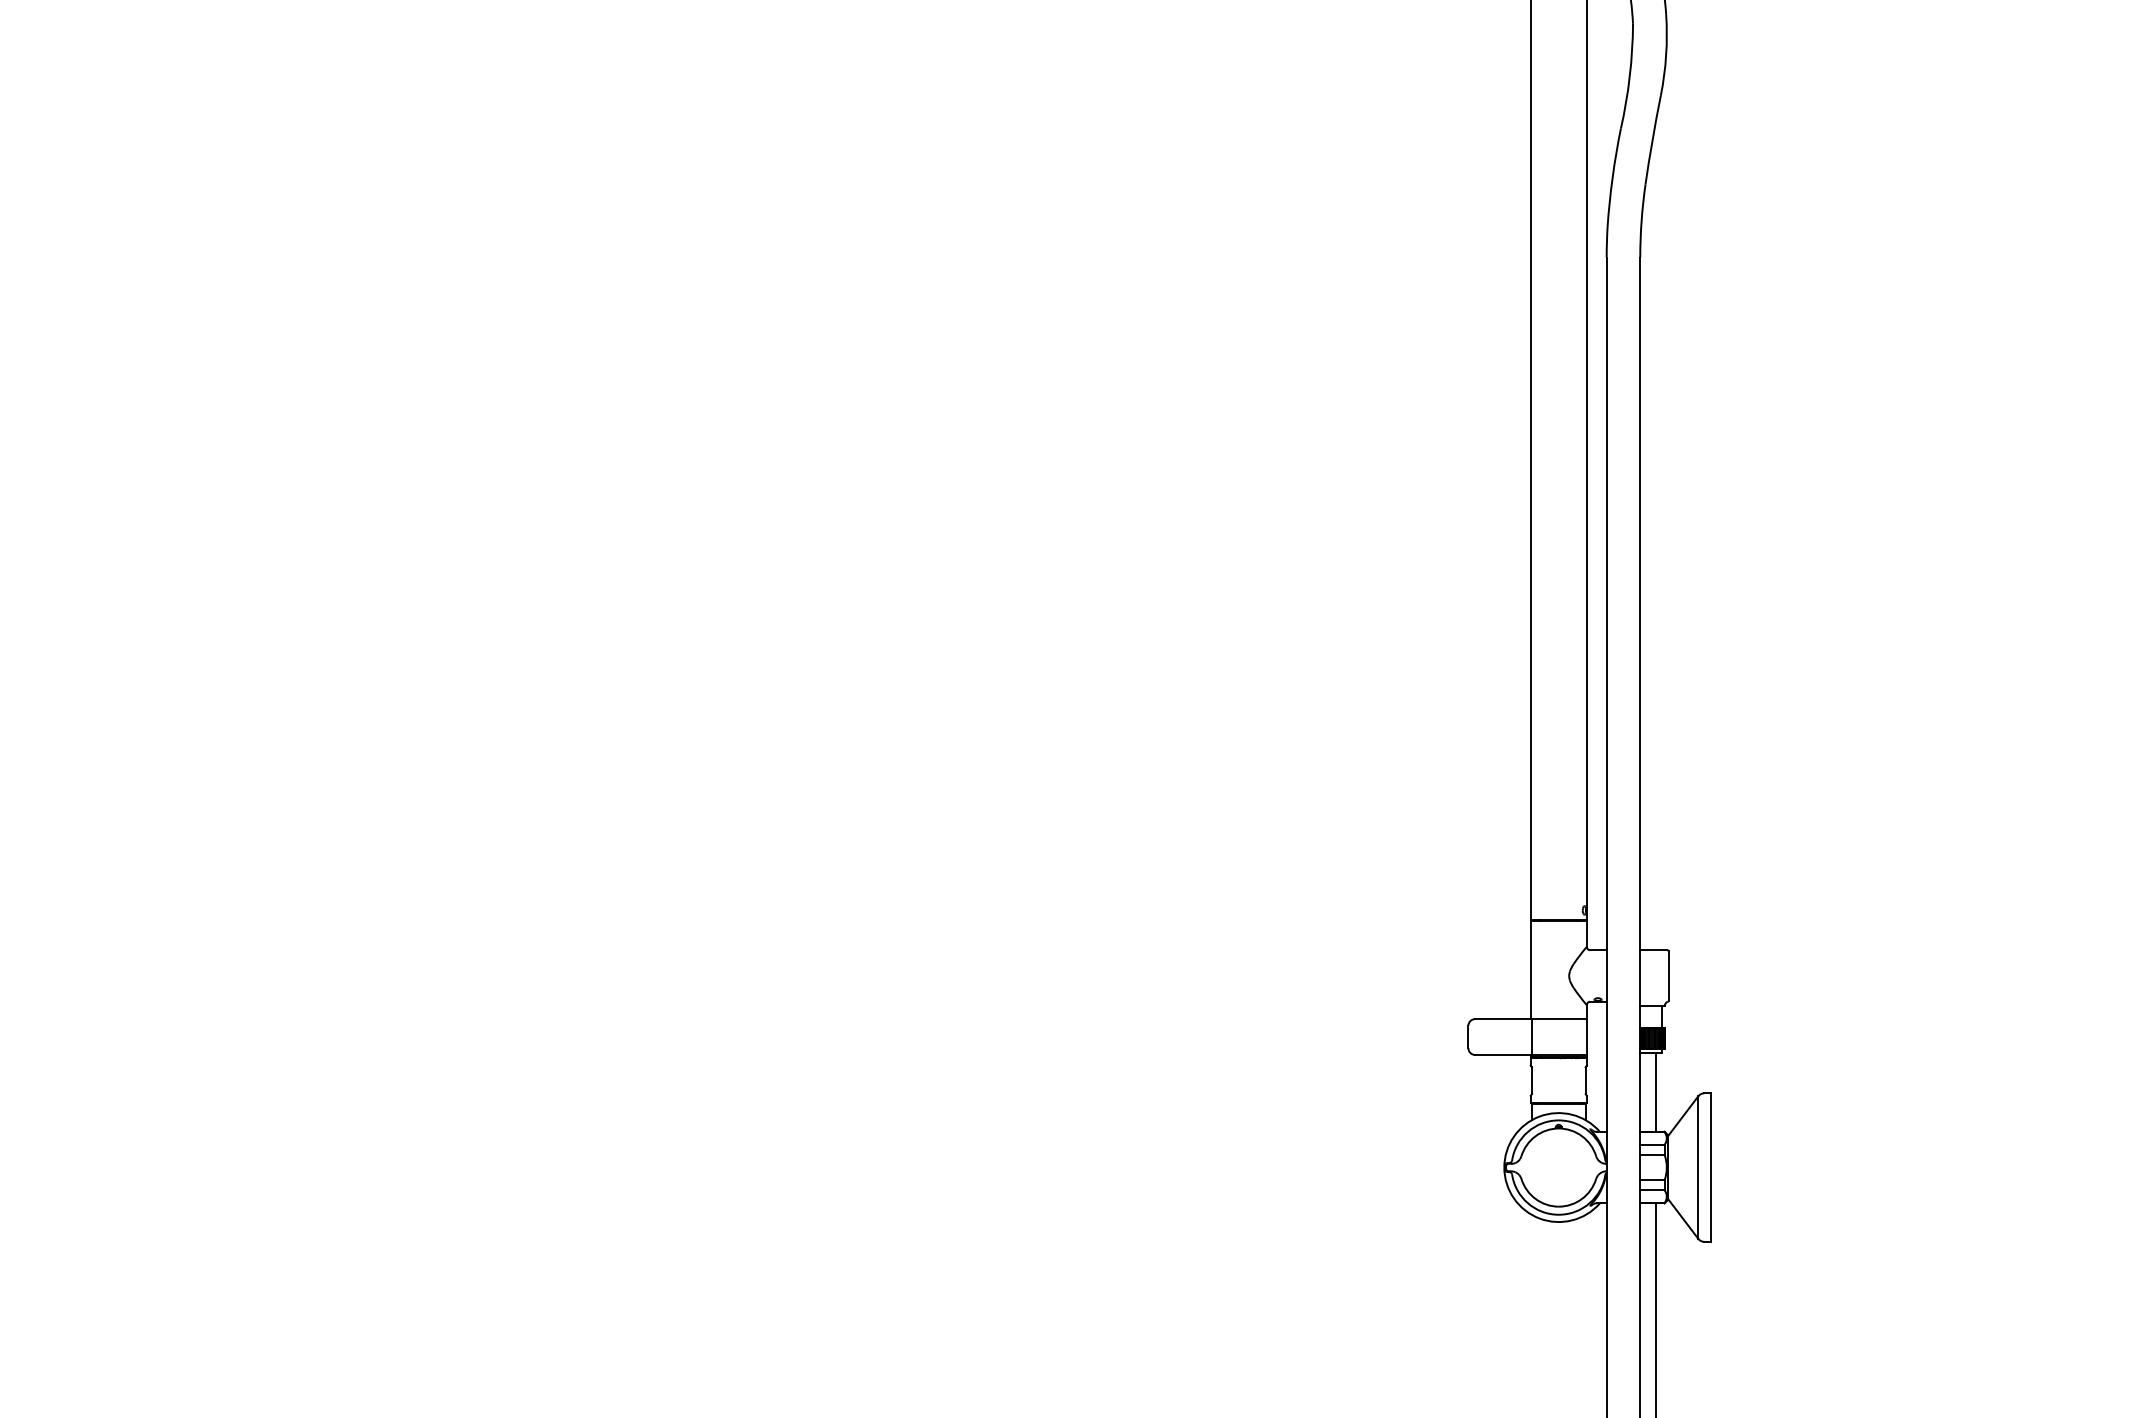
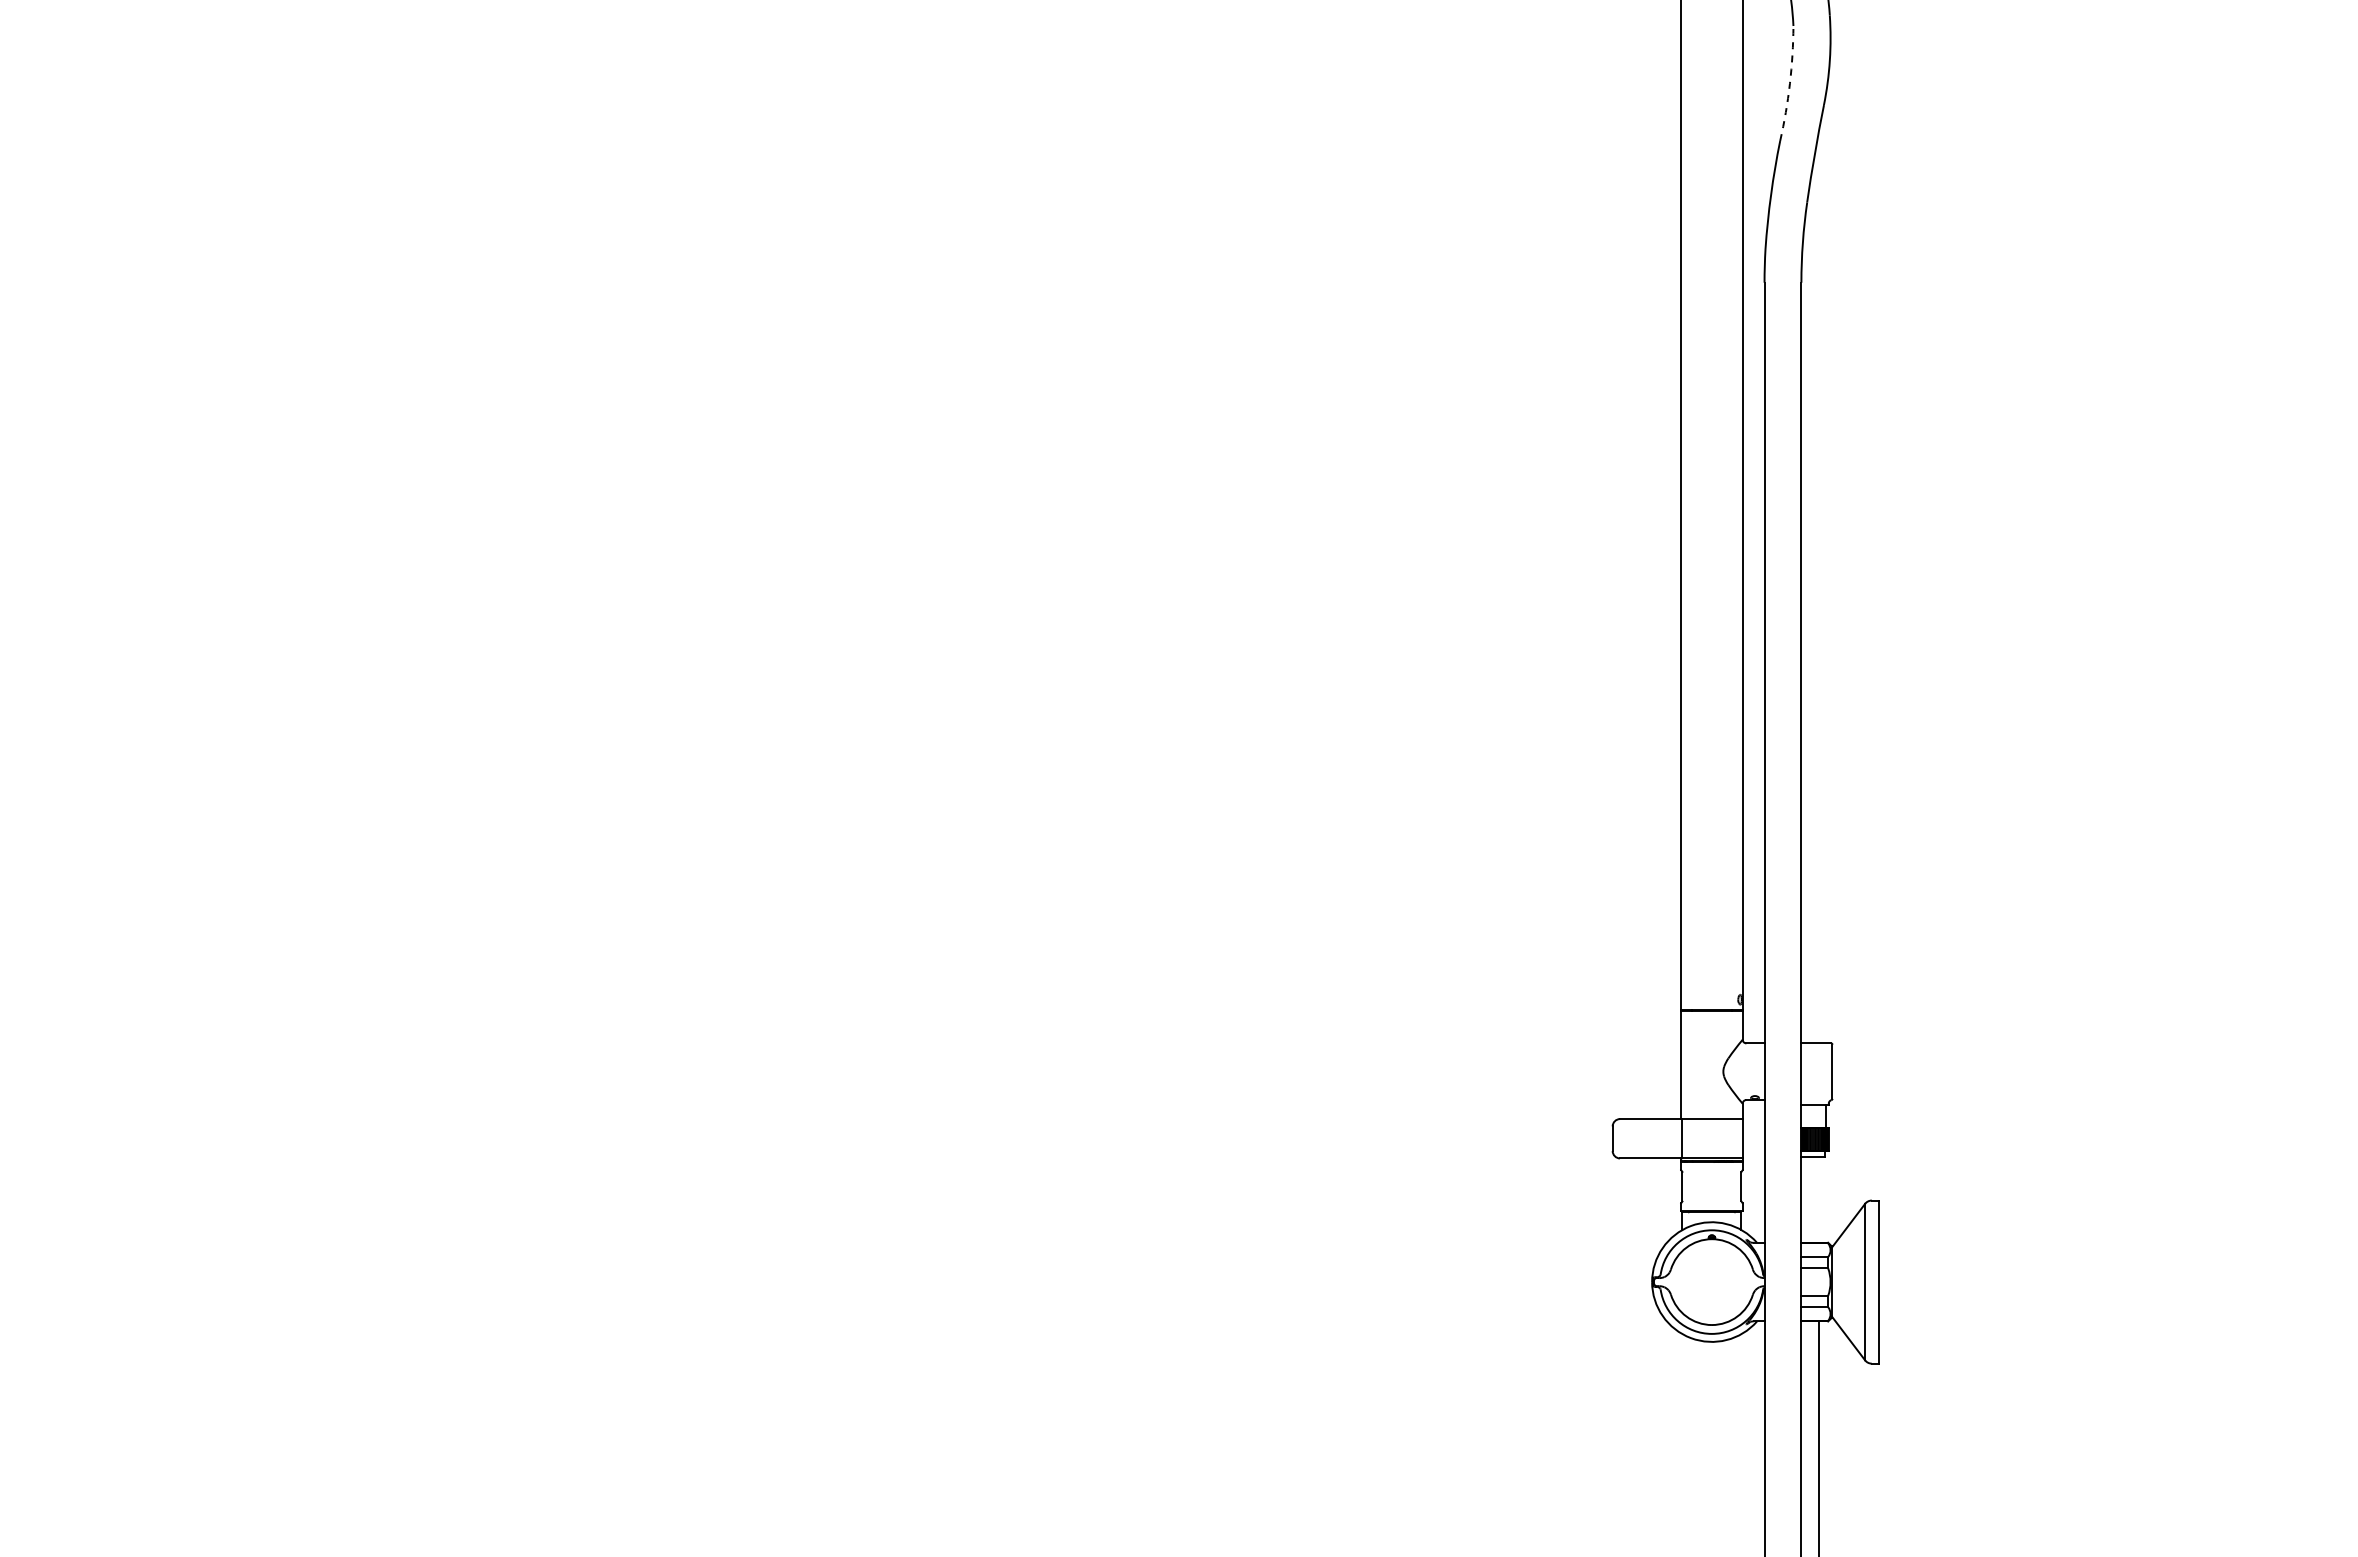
arc: (1629, 76) -> (1789, 83), solid -> dashed
line: (1655, 1092) -> (1818, 1199), removed

